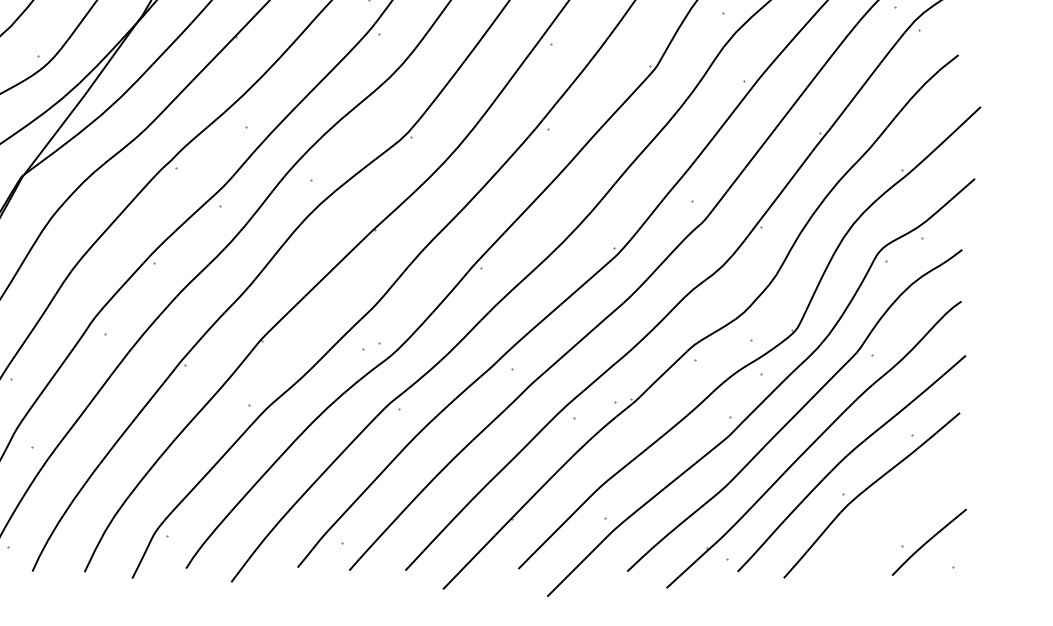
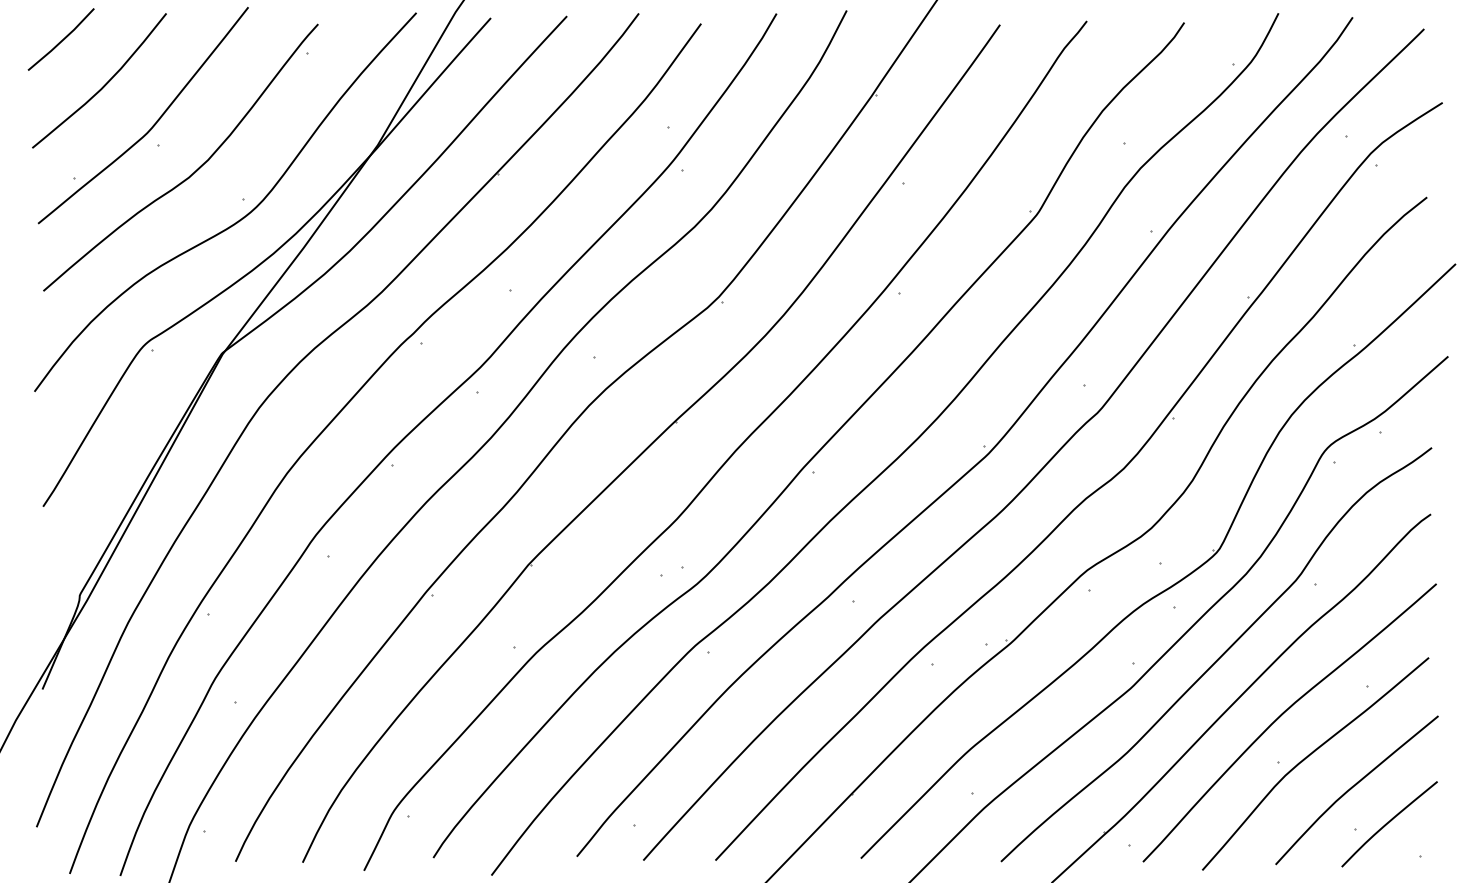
curve: (901, 513) -> (1353, 787), added

